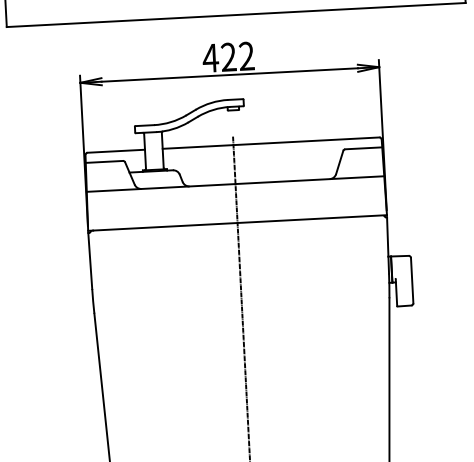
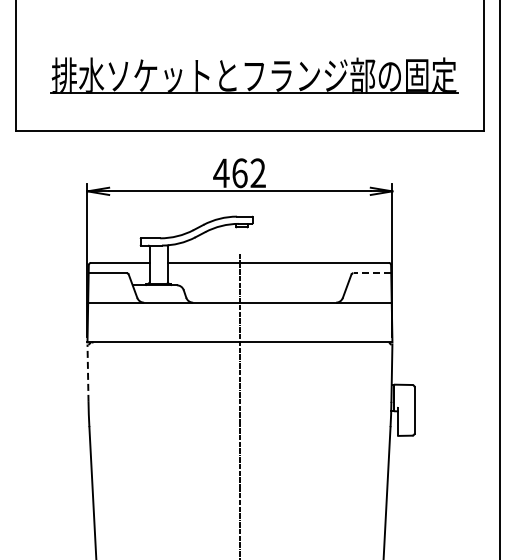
text: (228, 57) -> (239, 173), 422 -> 462
line: (363, 148) -> (372, 273), solid -> dashed
line: (90, 261) -> (88, 373), solid -> dashed

